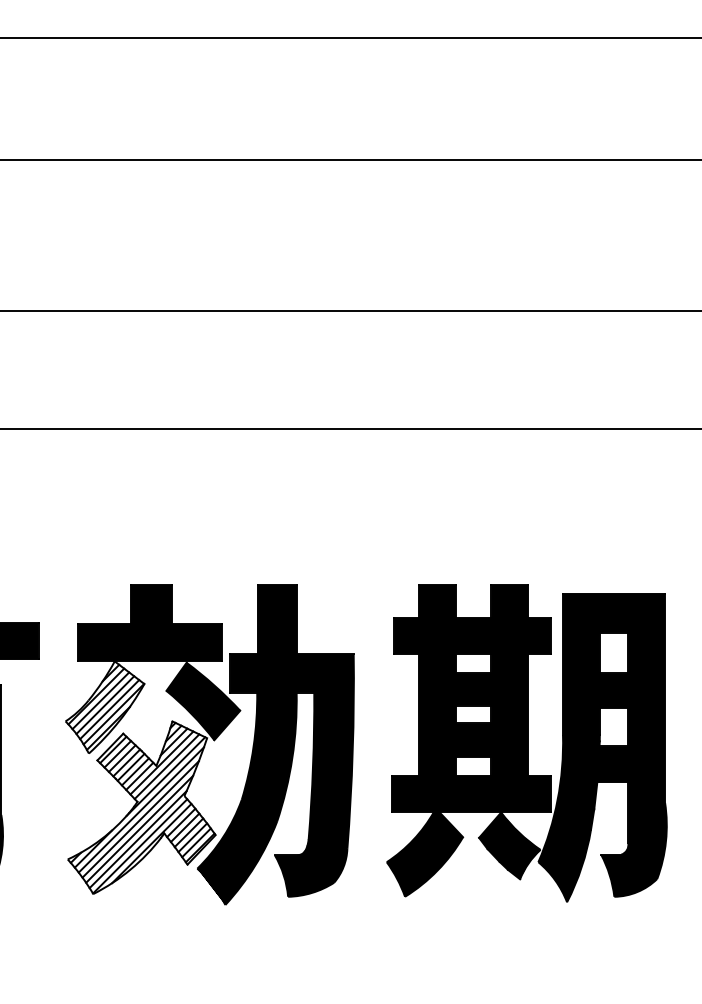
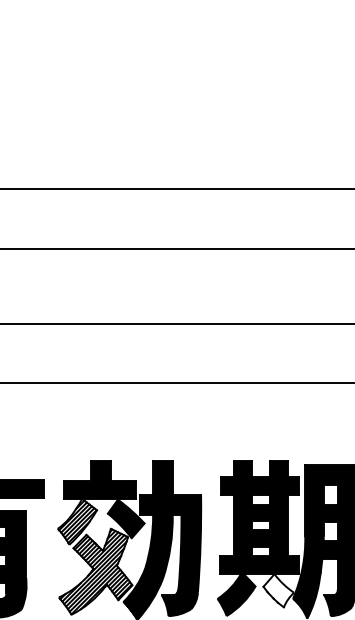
fill: (509, 845) -> (278, 590), removed

